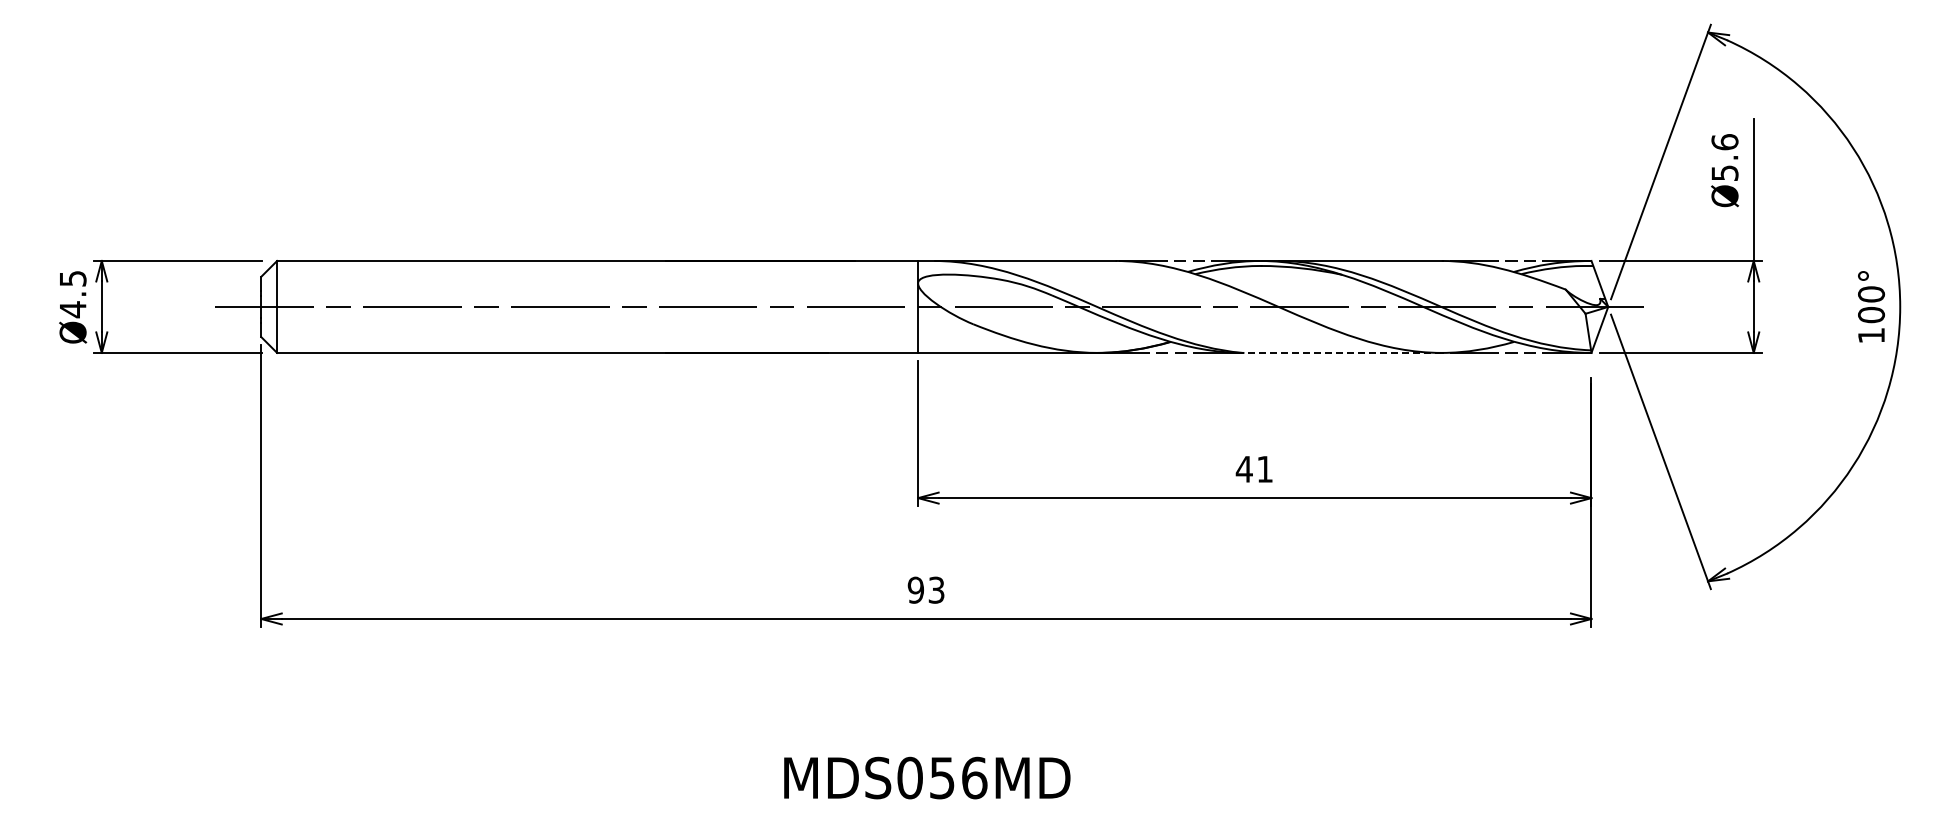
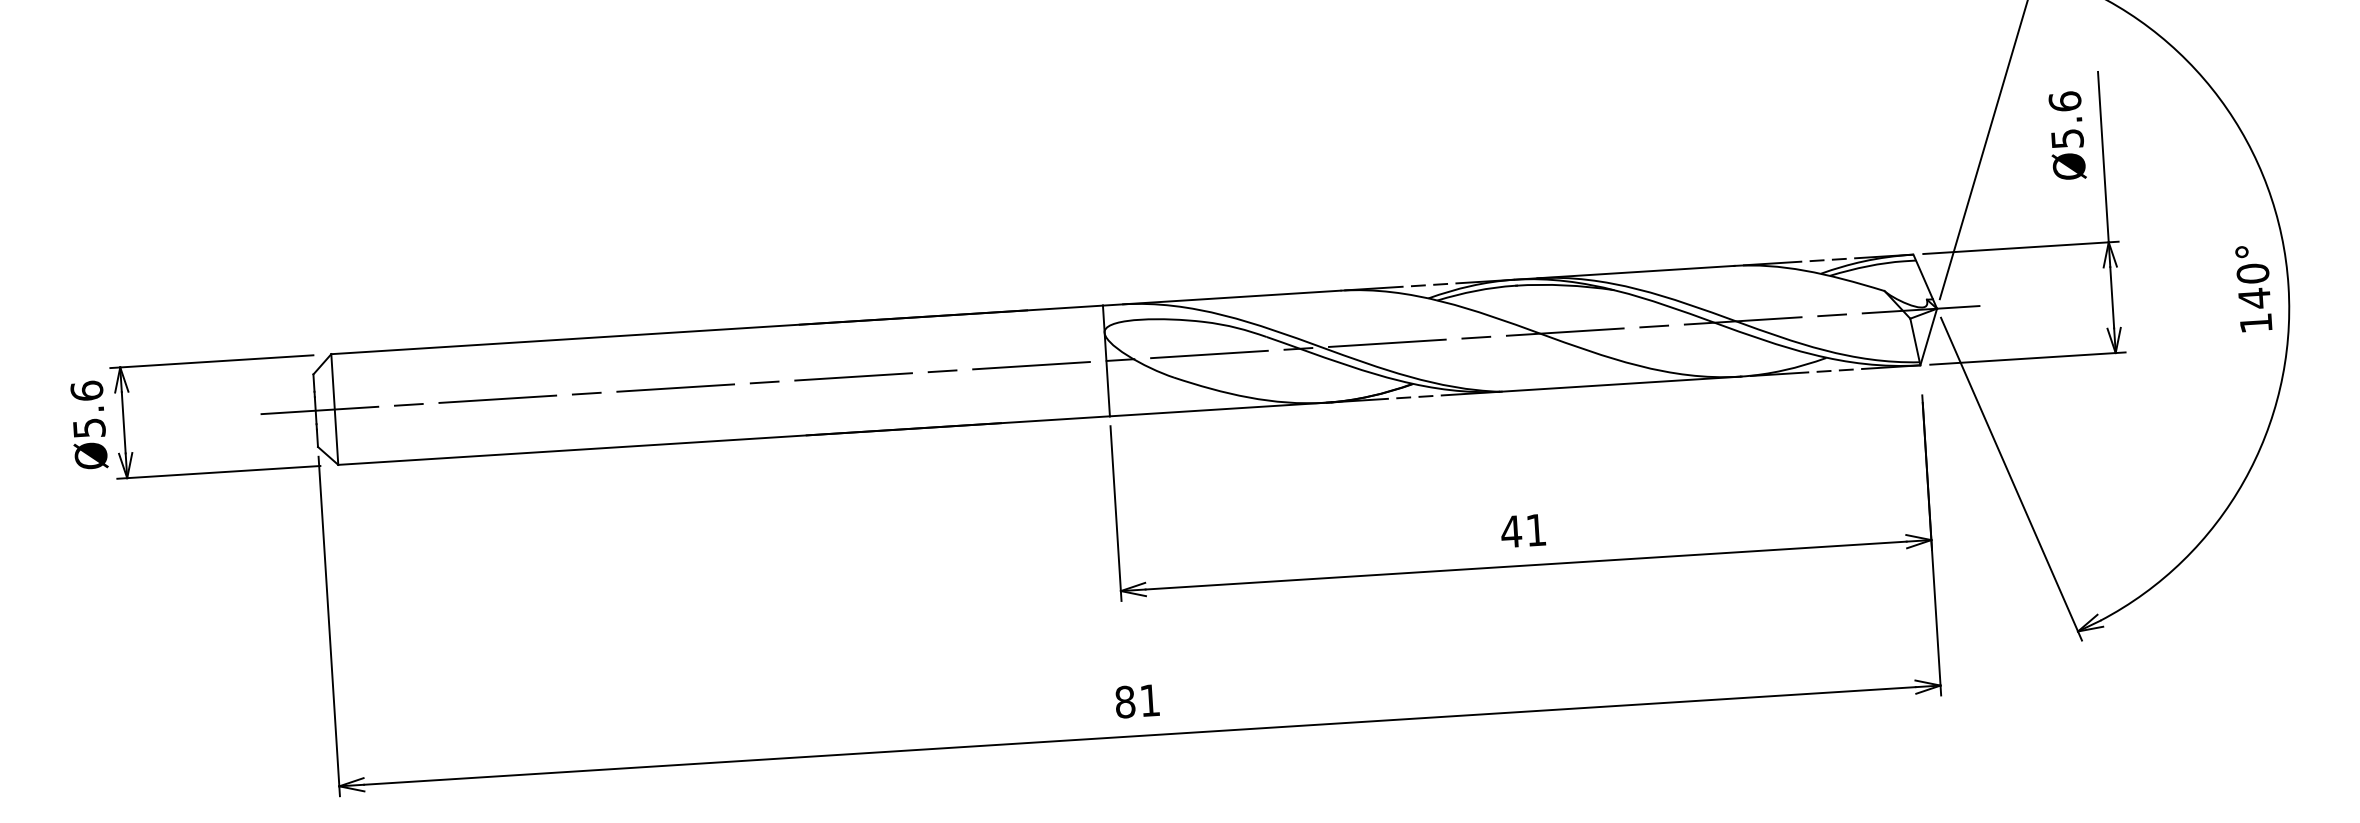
text: (72, 294) -> (87, 410), Ø4.5 -> Ø5.6
text: (1871, 314) -> (2254, 297), 100° -> 140°
line: (1342, 352) -> (1620, 383), dashed -> solid
text: (925, 589) -> (1136, 700), 93 -> 81

